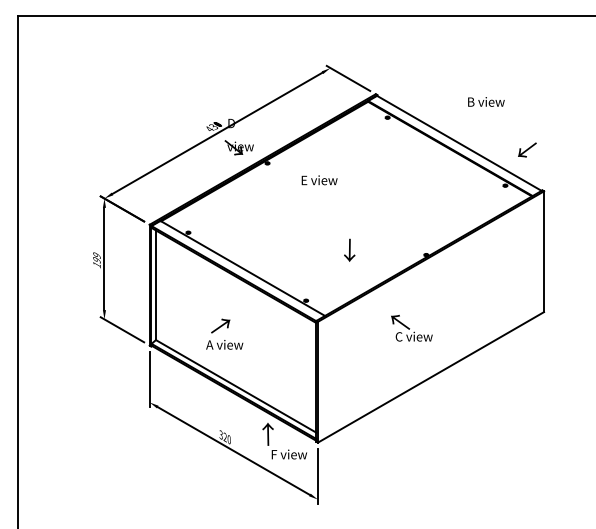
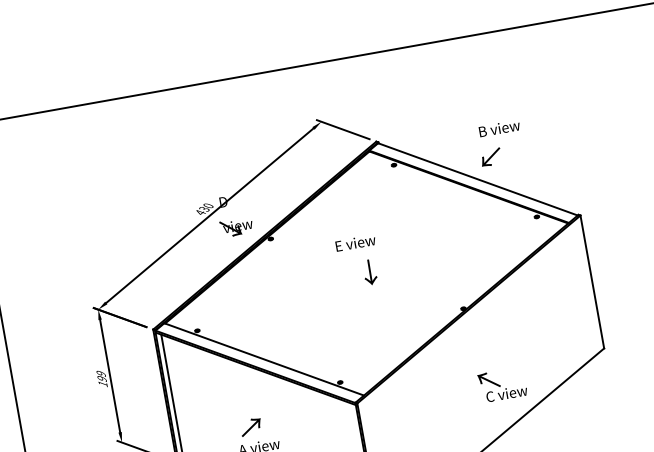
text: (527, 149) -> (491, 156), moved
text: (319, 180) -> (355, 243), moved
text: (349, 249) -> (369, 271), moved
text: (411, 327) -> (502, 384), moved

